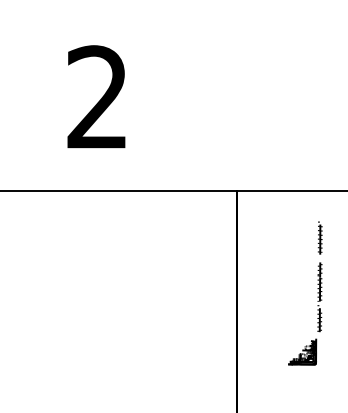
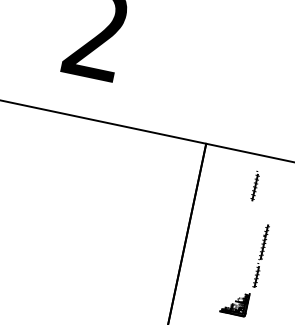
part: (319, 237) -> (254, 185), moved

